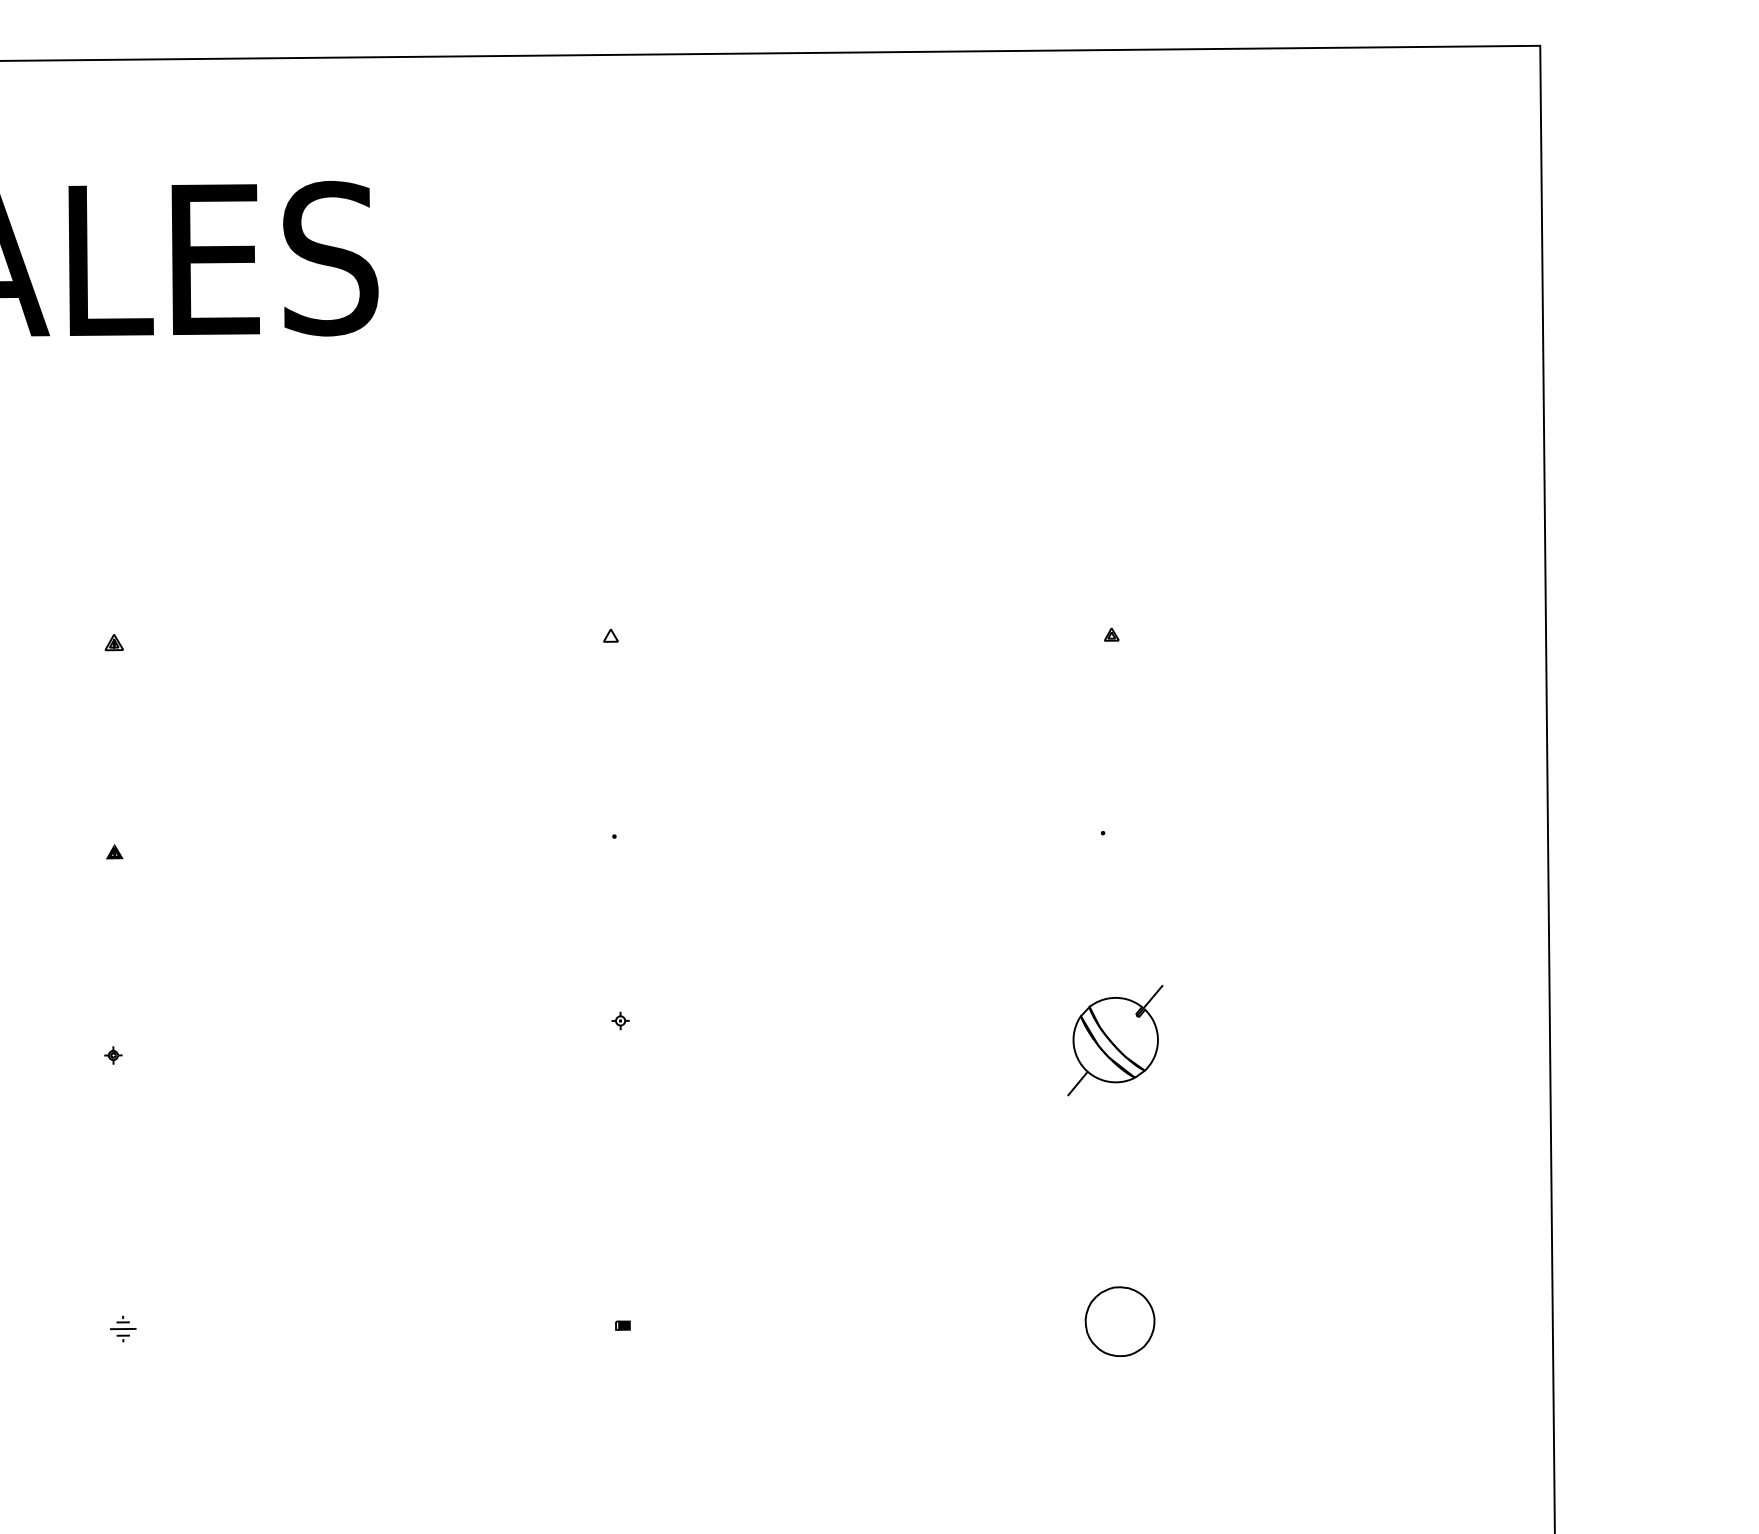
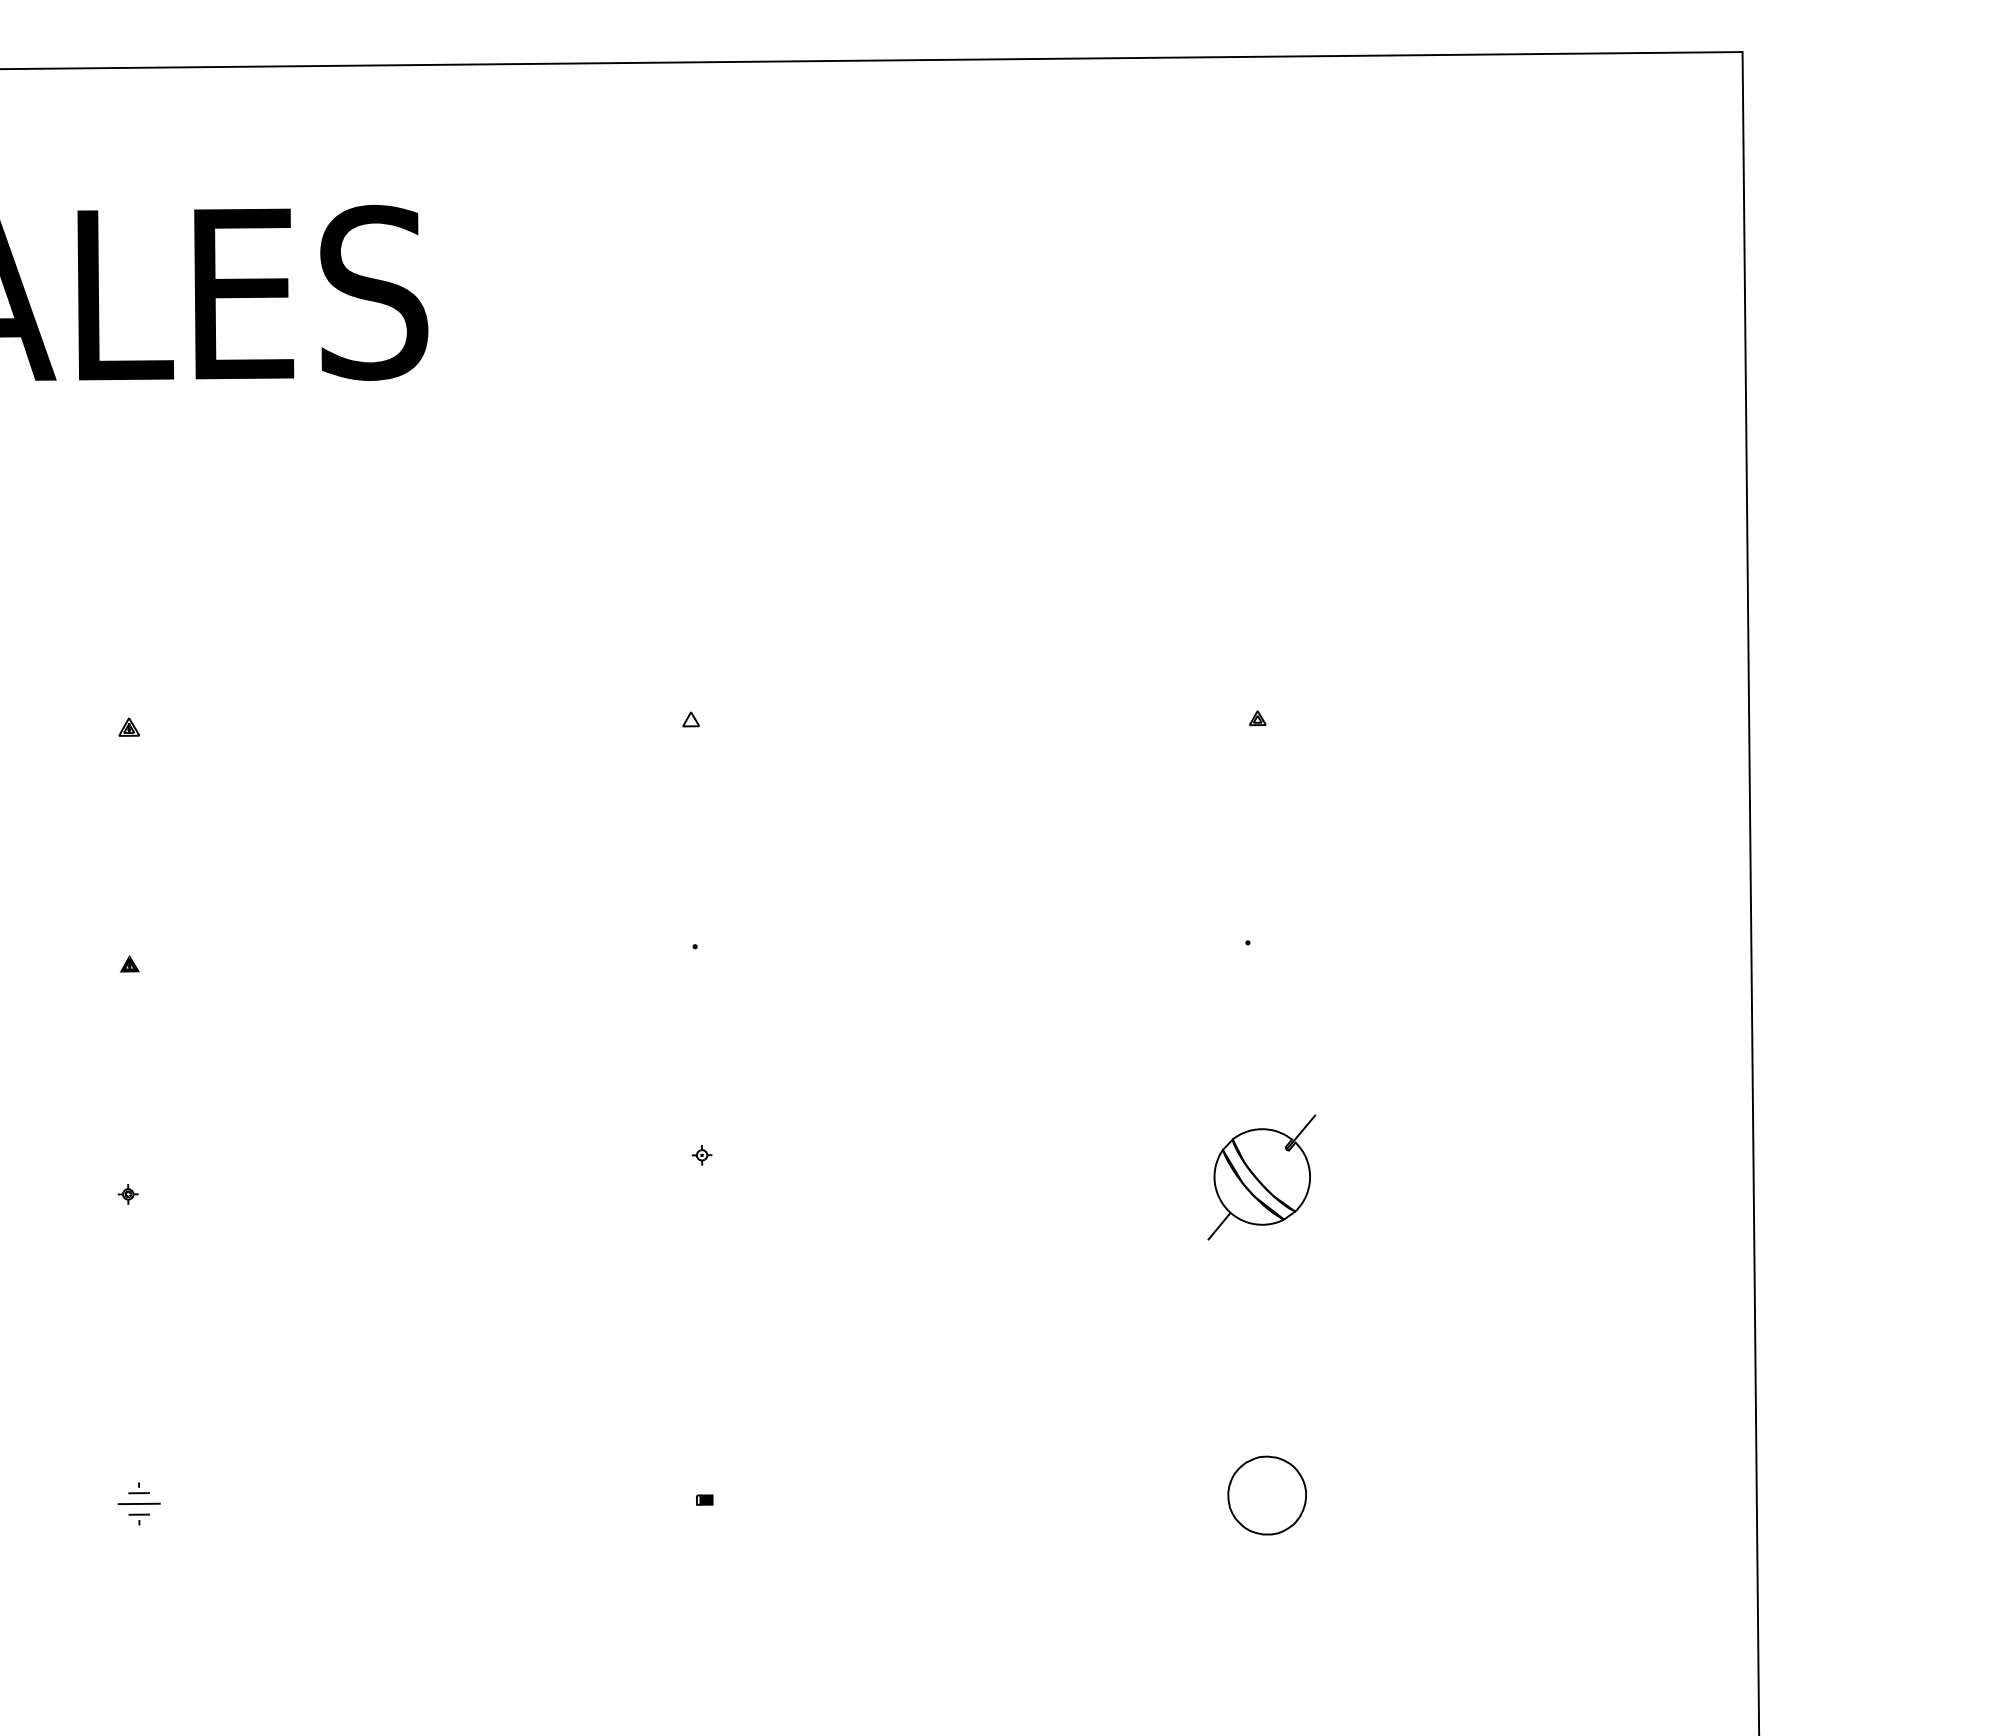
part: (123, 1328) -> (139, 1503), size x1.43

